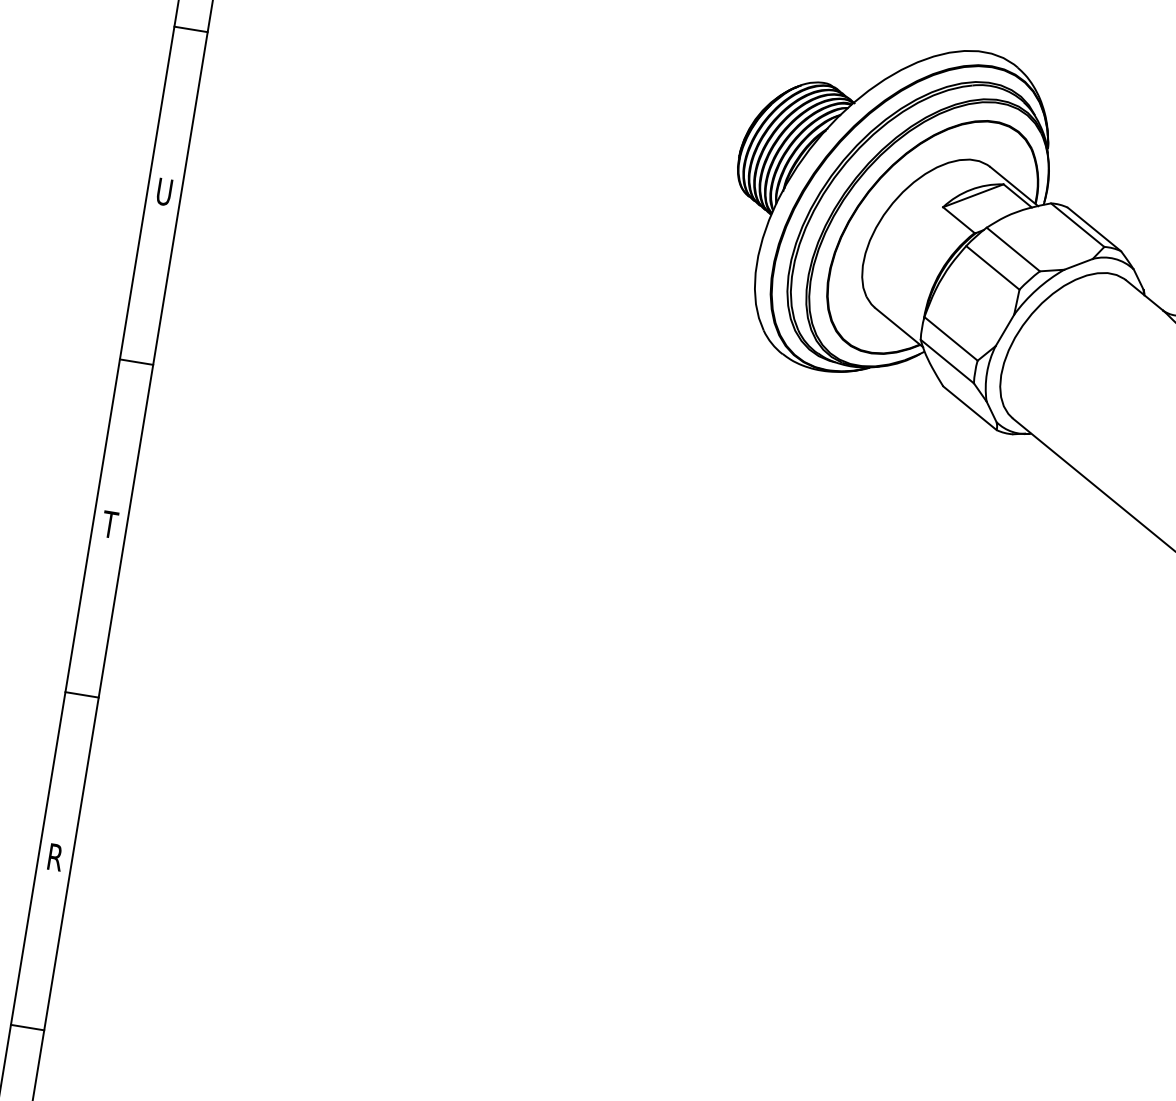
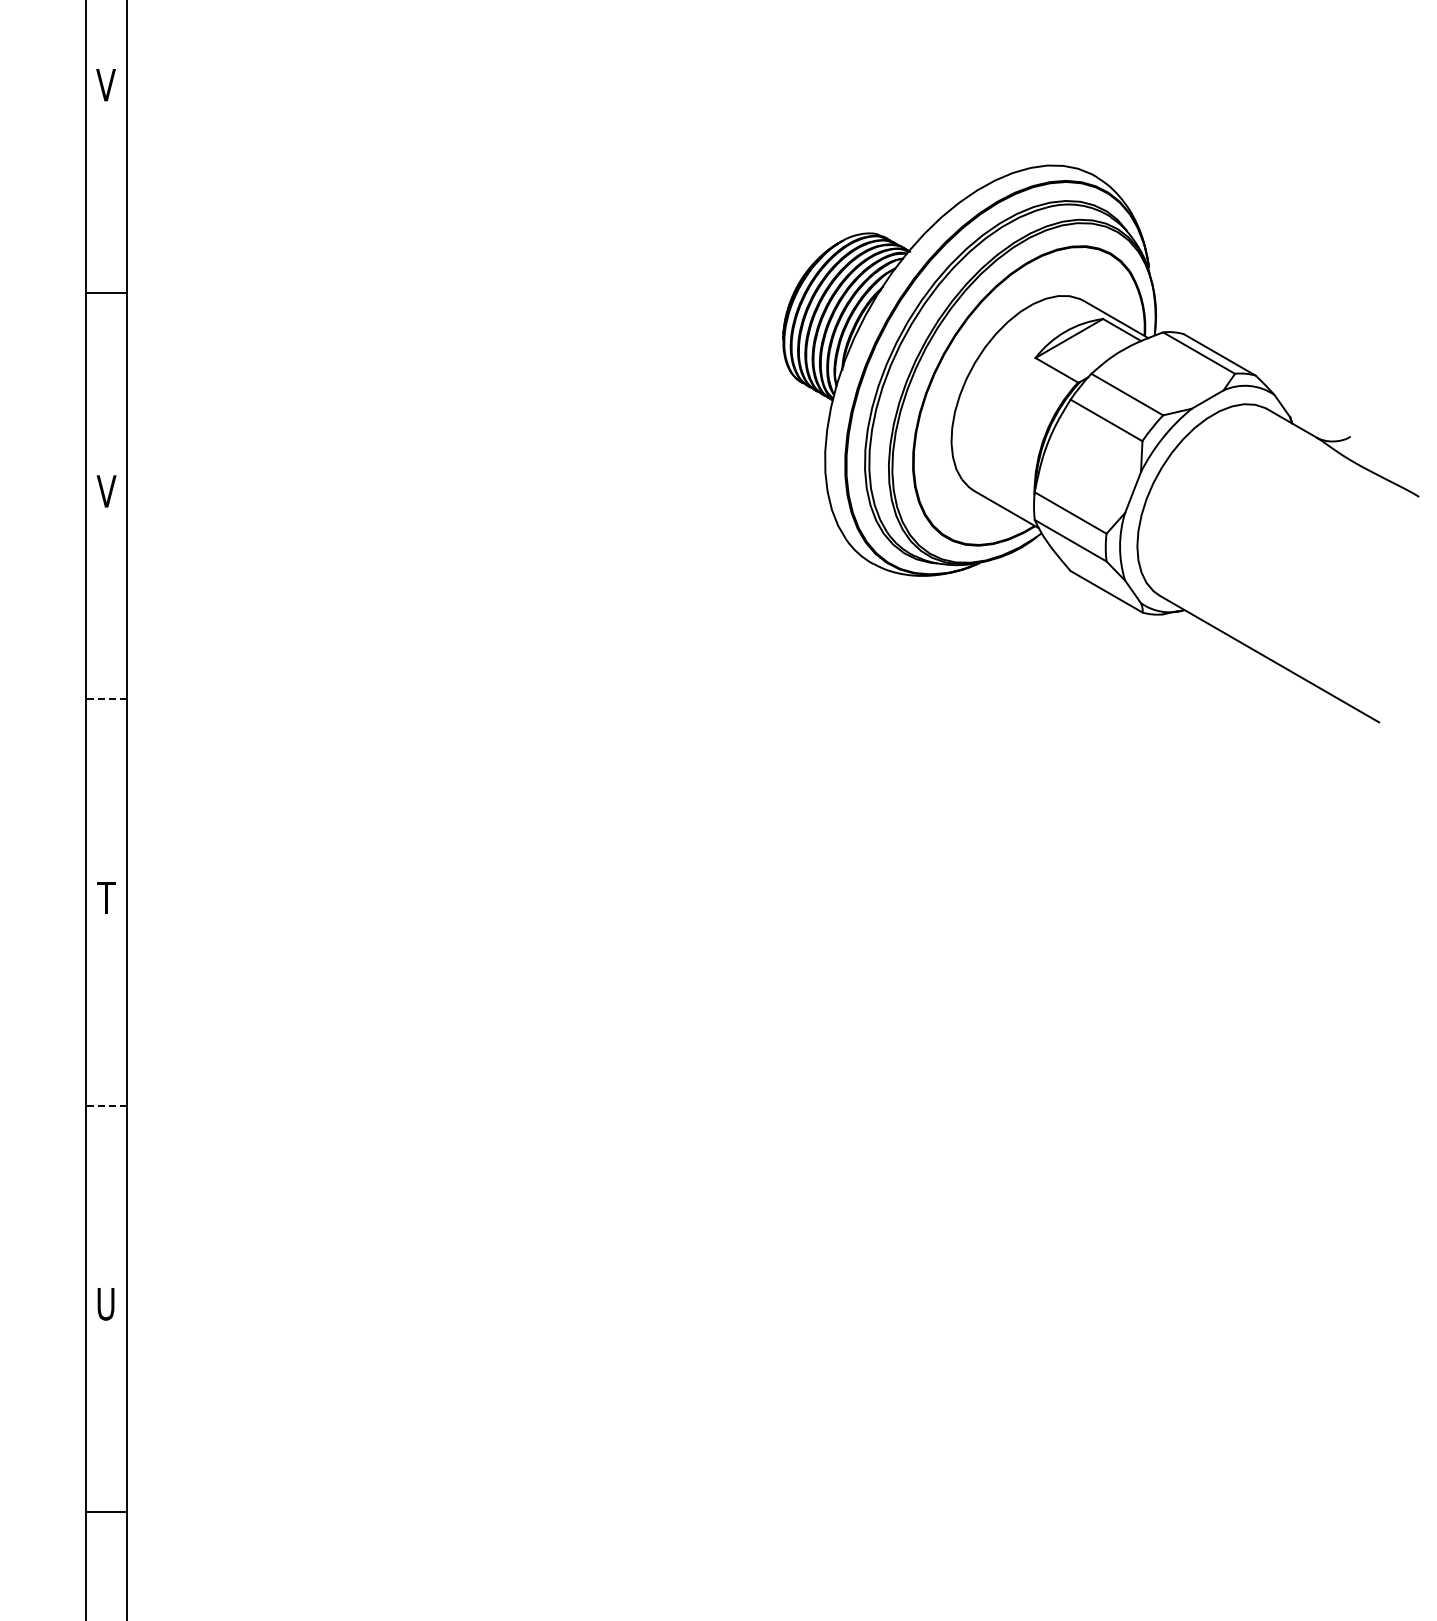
text: (164, 191) -> (106, 491), U -> V
line: (136, 362) -> (106, 699), solid -> dashed
line: (82, 694) -> (106, 1105), solid -> dashed
text: (55, 857) -> (106, 1304), R -> U

